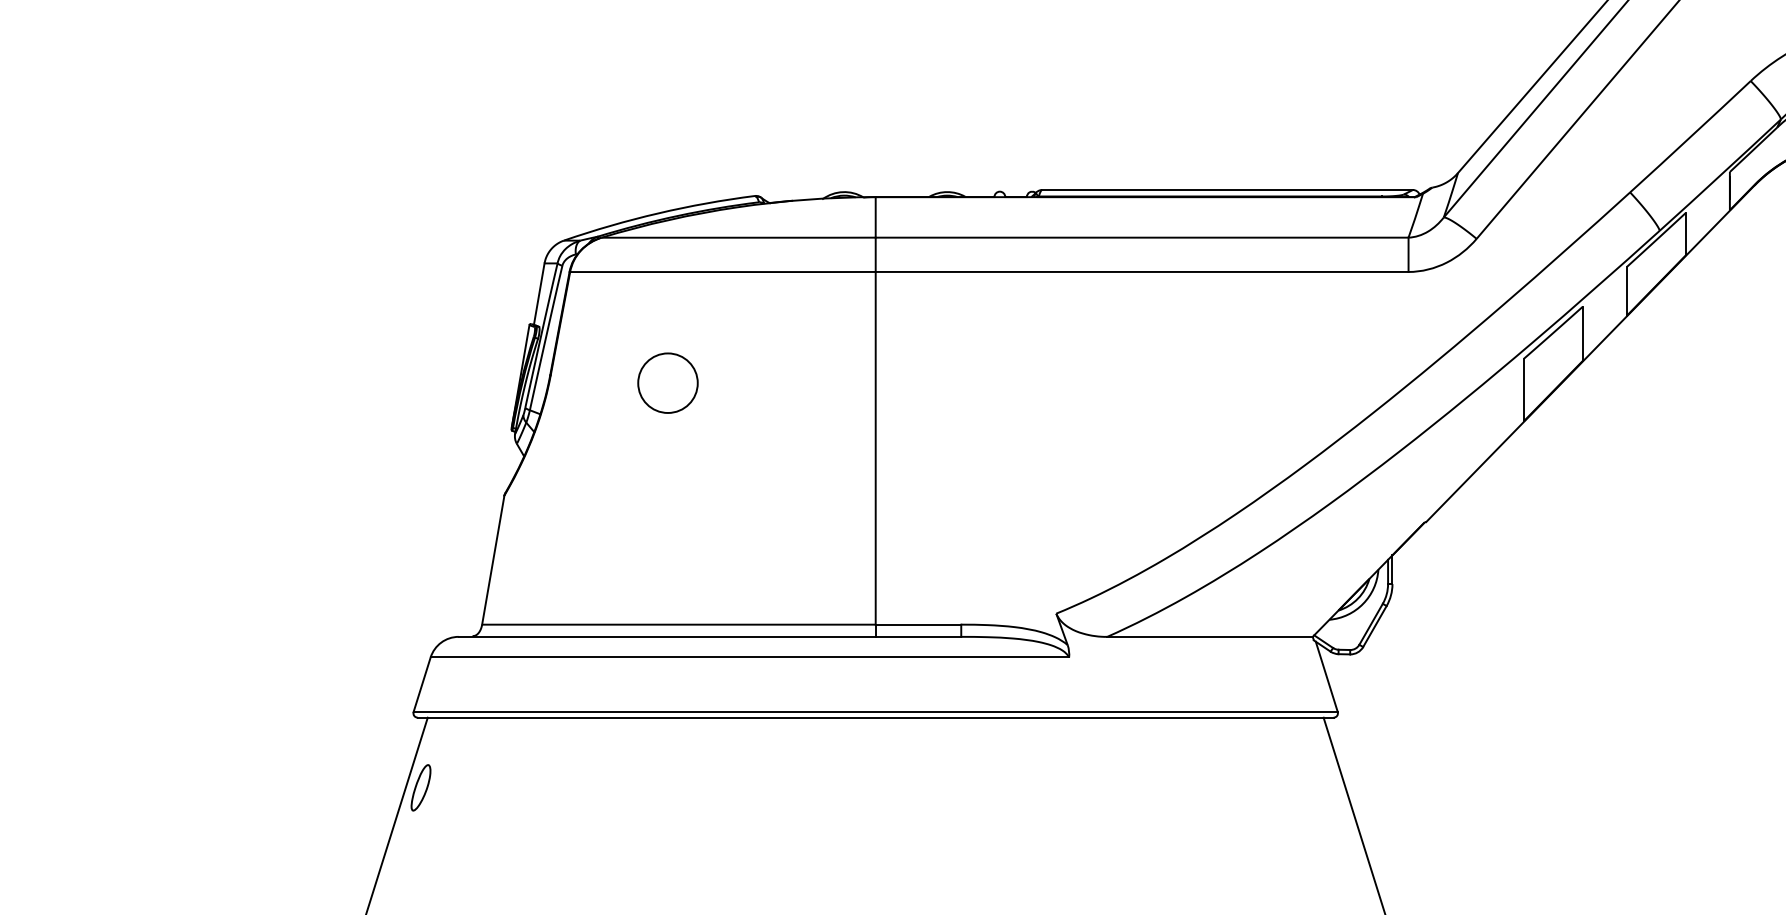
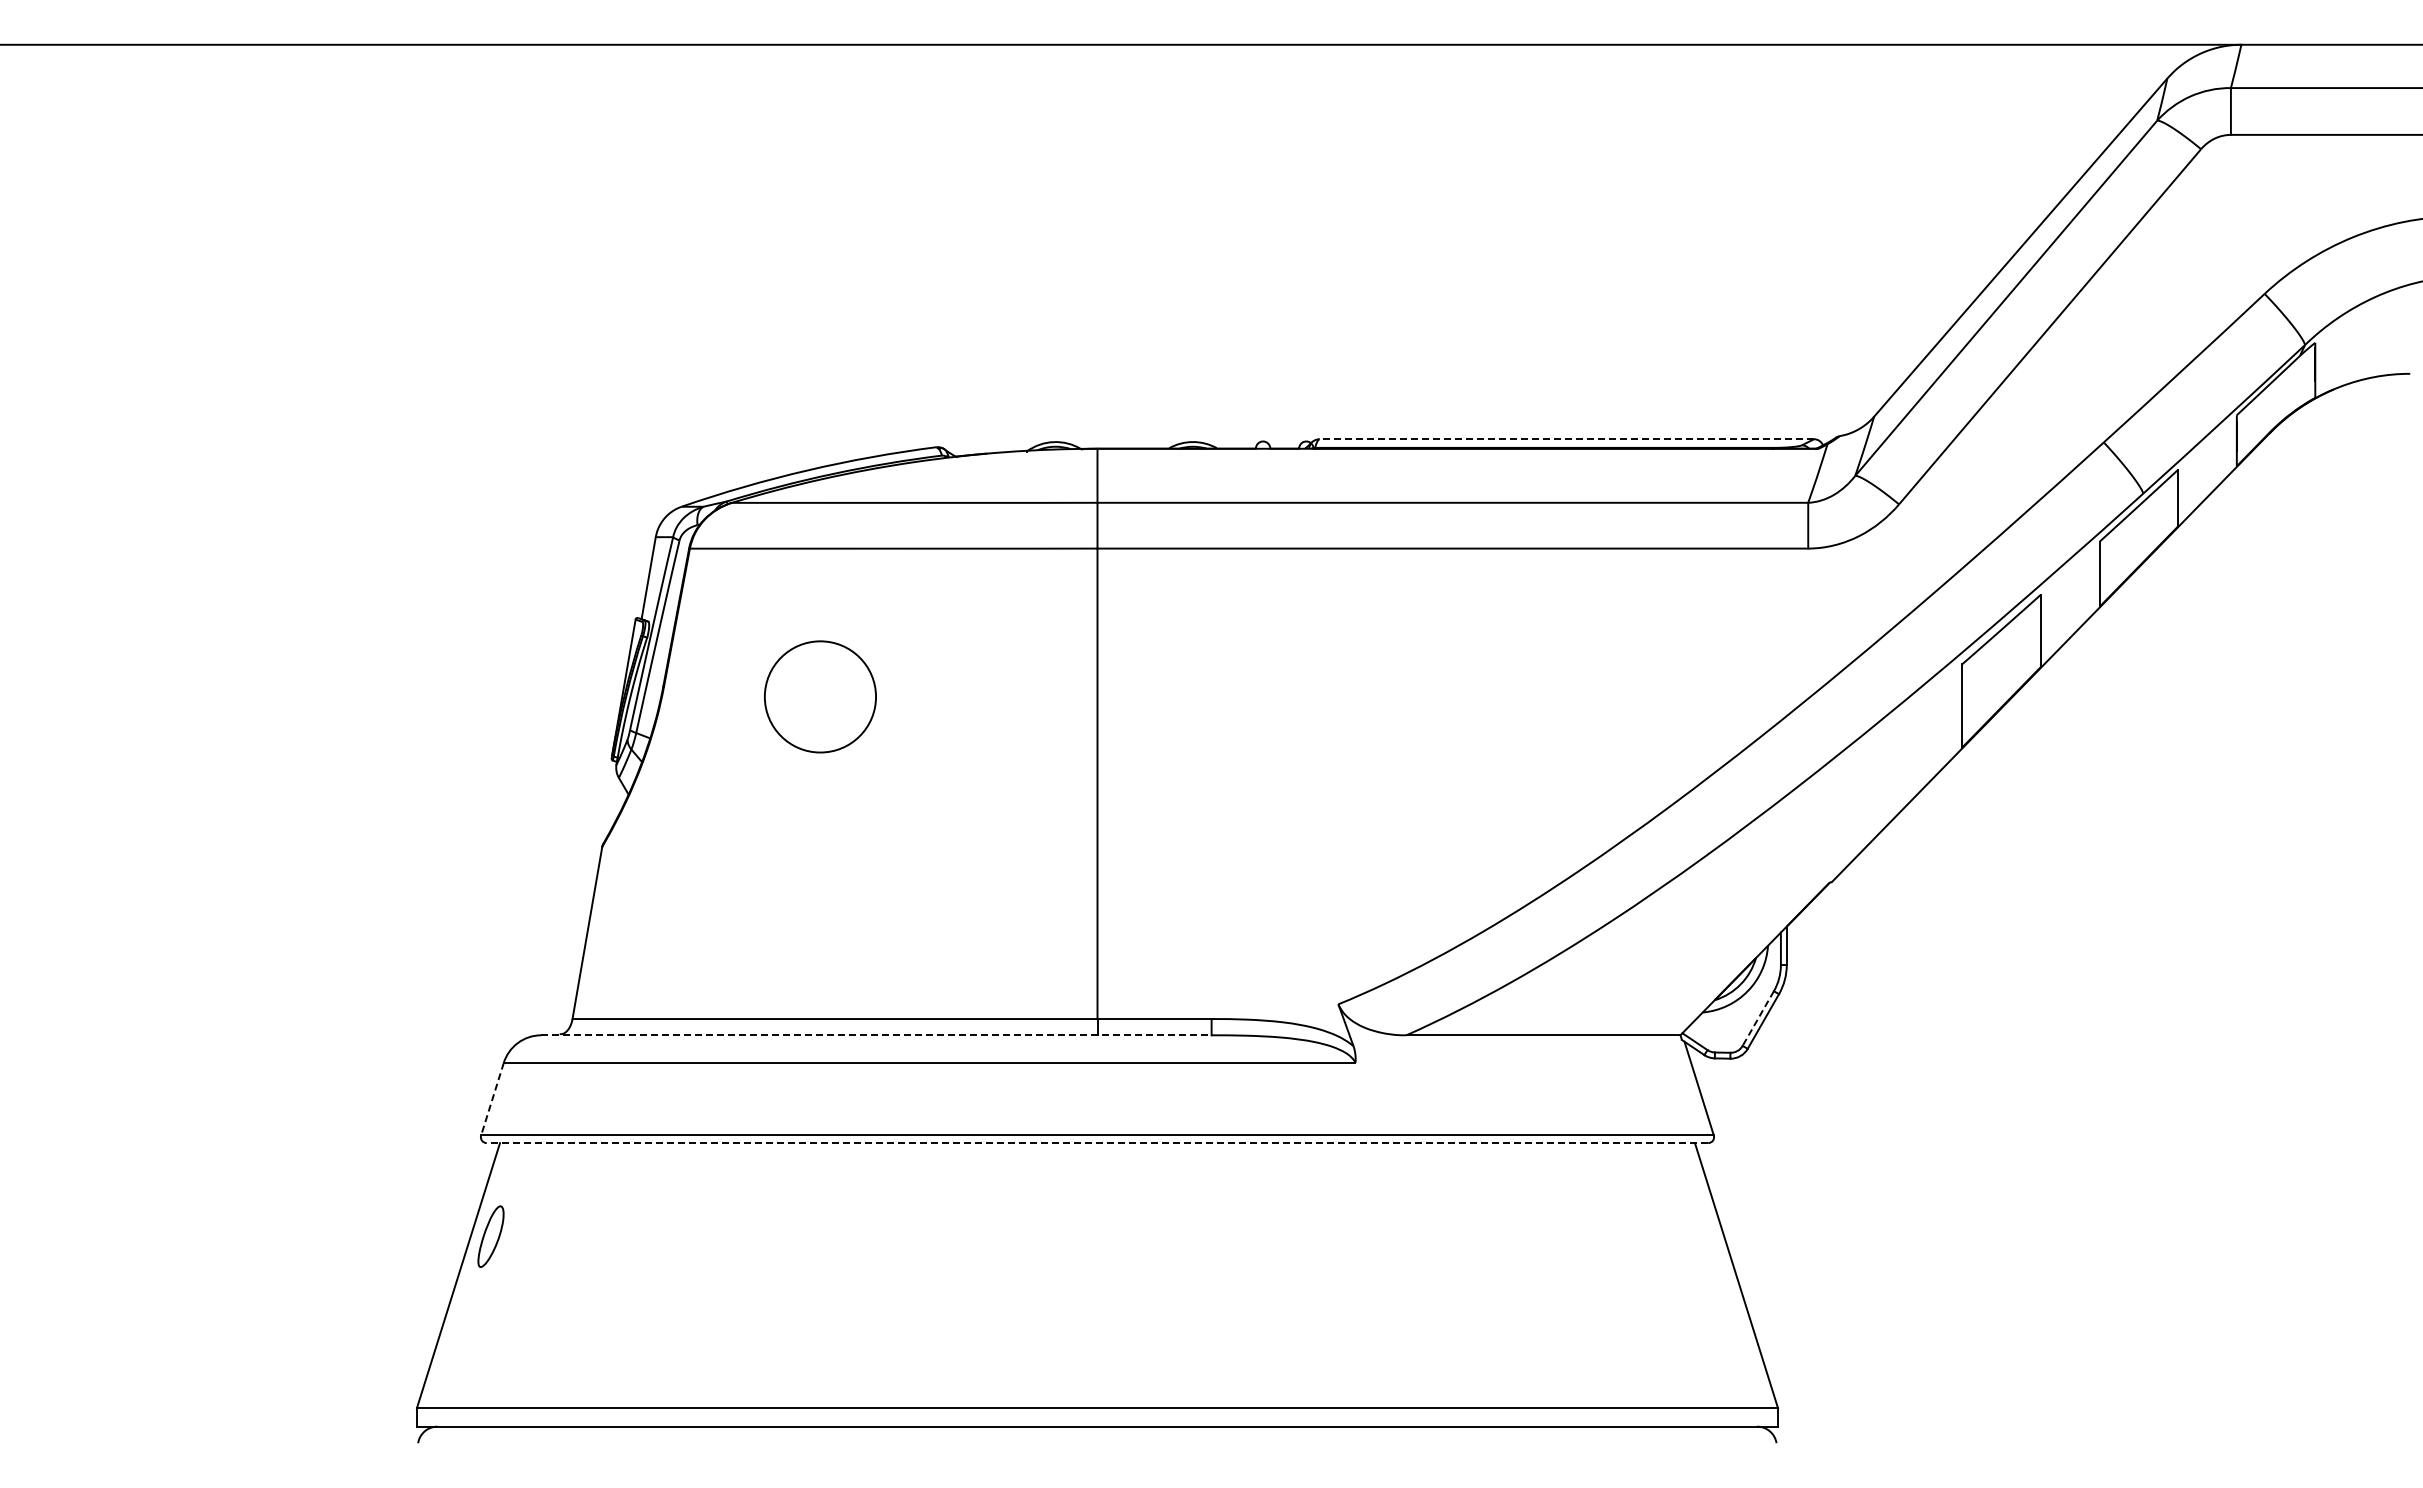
line: (1227, 190) -> (1566, 439), solid -> dashed
circle: (668, 382) -> (820, 696), size x1.4
line: (1371, 625) -> (1758, 1019), solid -> dashed
line: (710, 637) -> (876, 1035), solid -> dashed
line: (422, 685) -> (492, 1099), solid -> dashed
line: (875, 717) -> (1097, 1143), solid -> dashed

